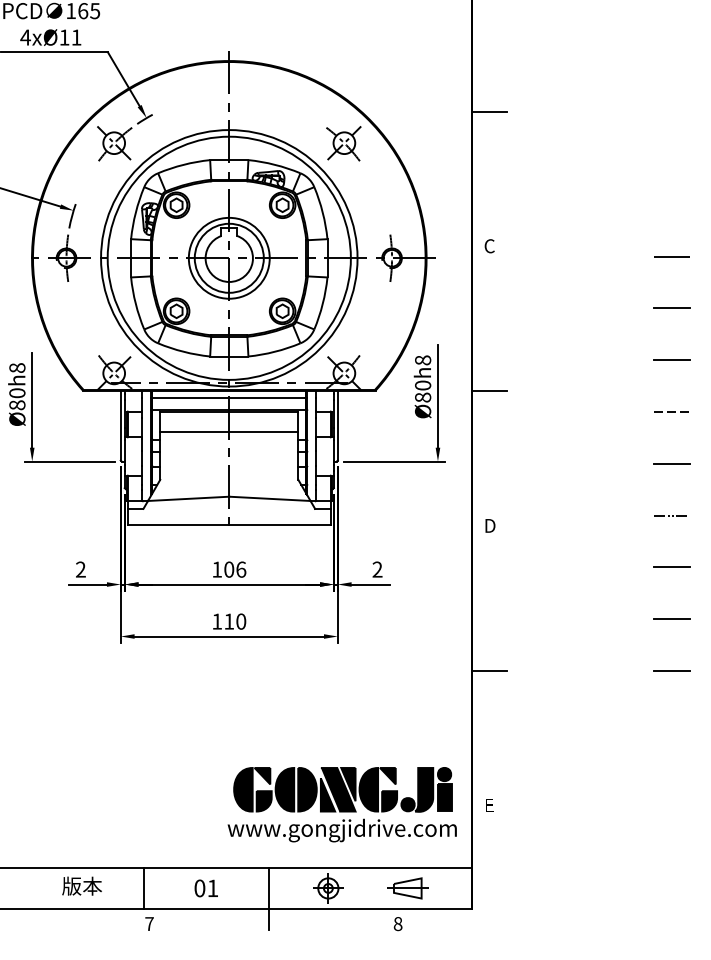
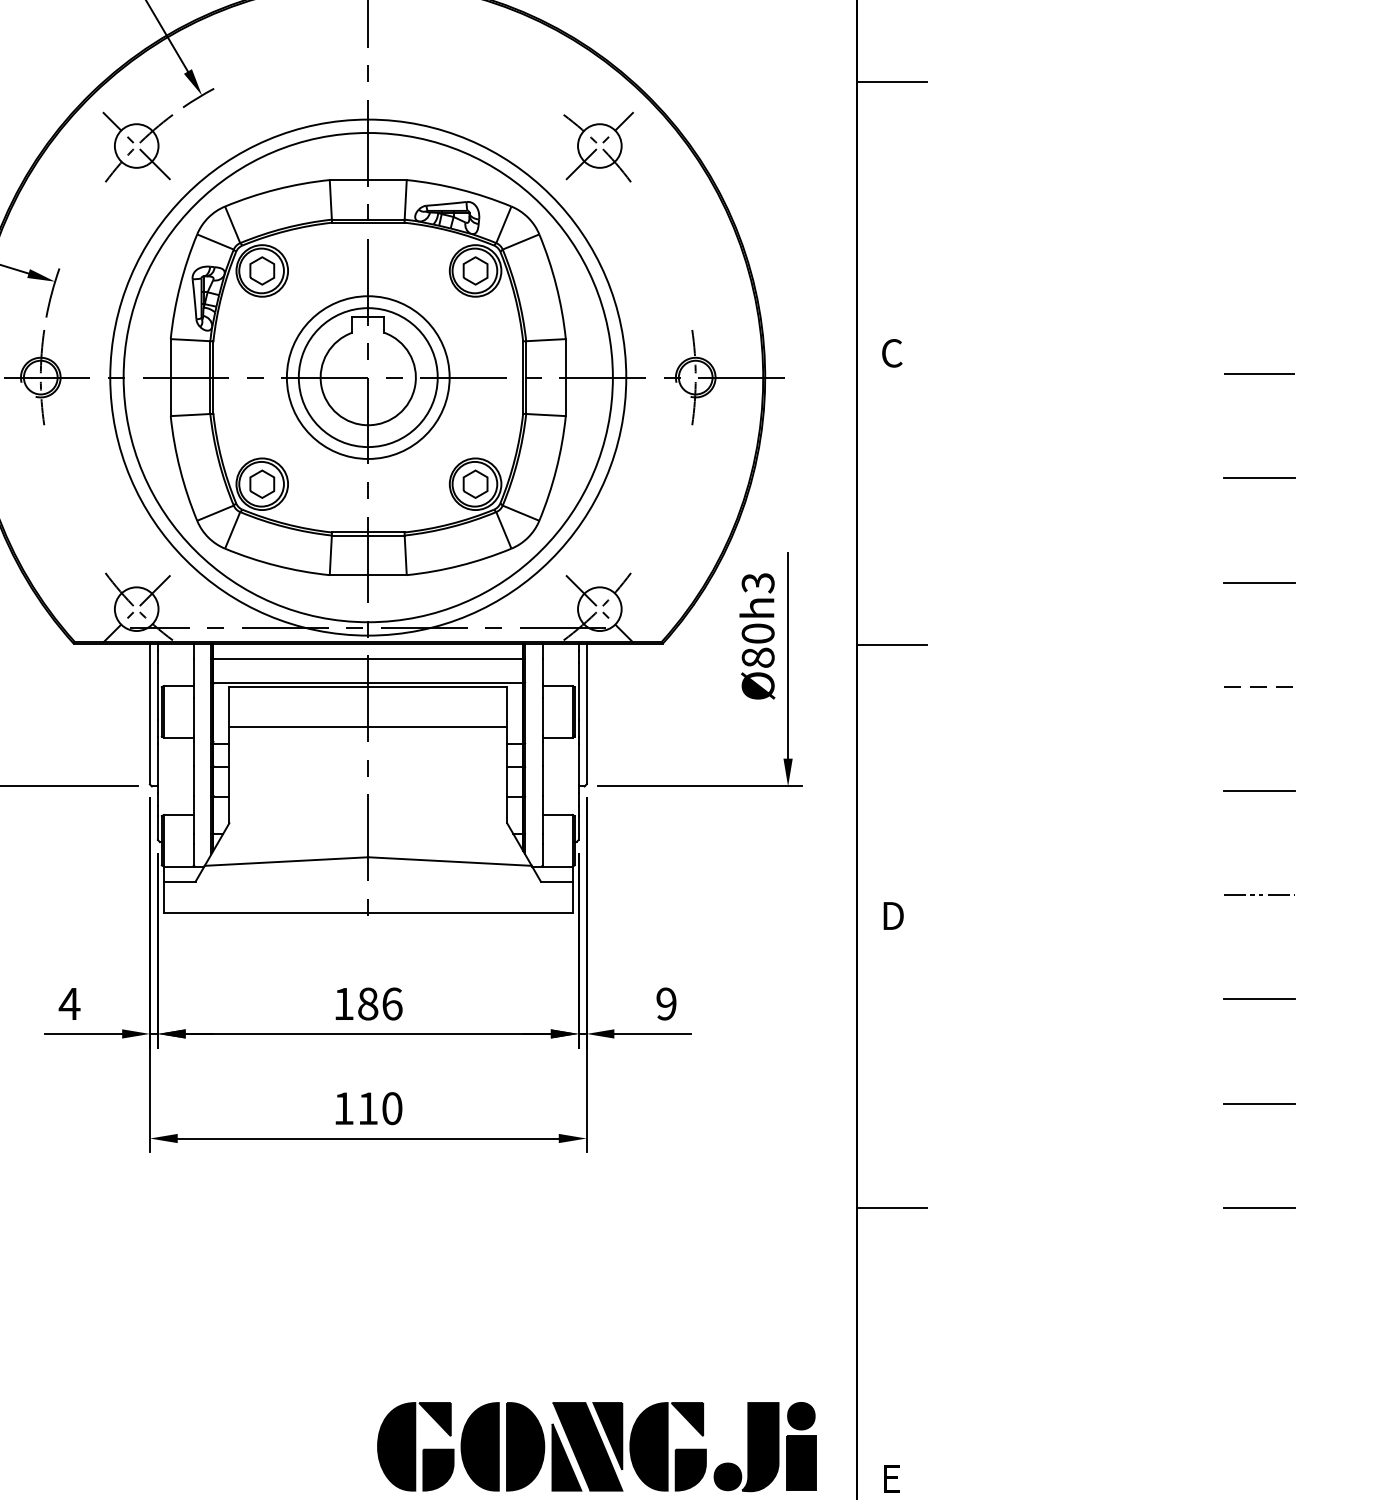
text: (423, 360) -> (758, 583), Ø80h8 -> Ø80h3
text: (80, 569) -> (68, 1003), 2 -> 4
text: (229, 569) -> (368, 1003), 106 -> 186
text: (377, 569) -> (666, 1003), 2 -> 9

